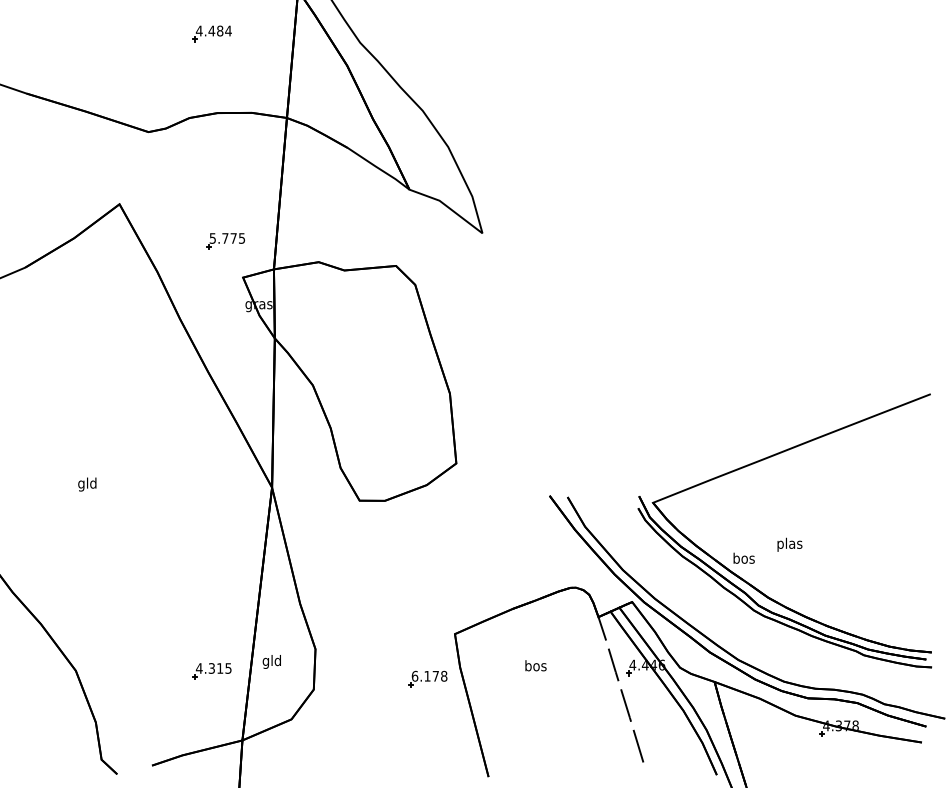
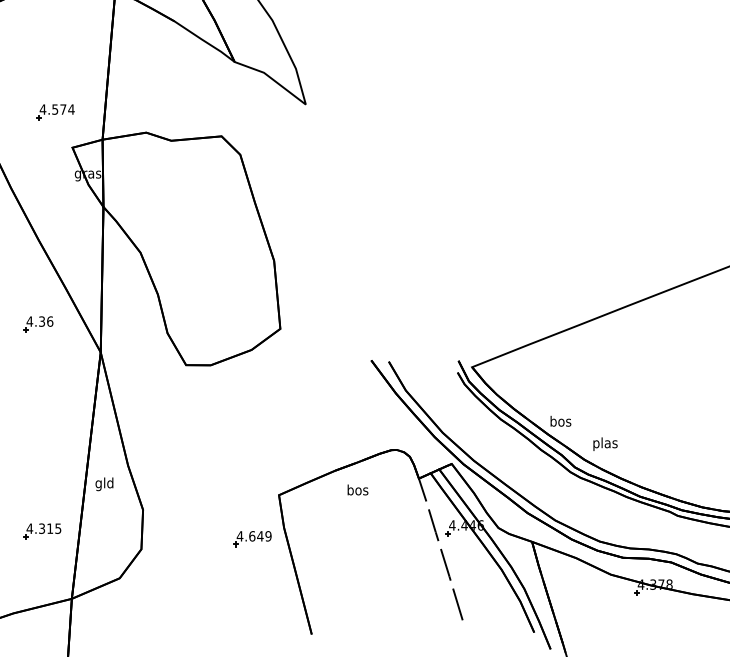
text: (227, 238) -> (57, 109), 5.775 -> 4.574
part: (207, 458) -> (37, 324), added
text: (789, 544) -> (605, 443), moved
text: (271, 661) -> (104, 483), moved
text: (535, 665) -> (357, 489), moved
text: (429, 675) -> (254, 535), 6.178 -> 4.649

